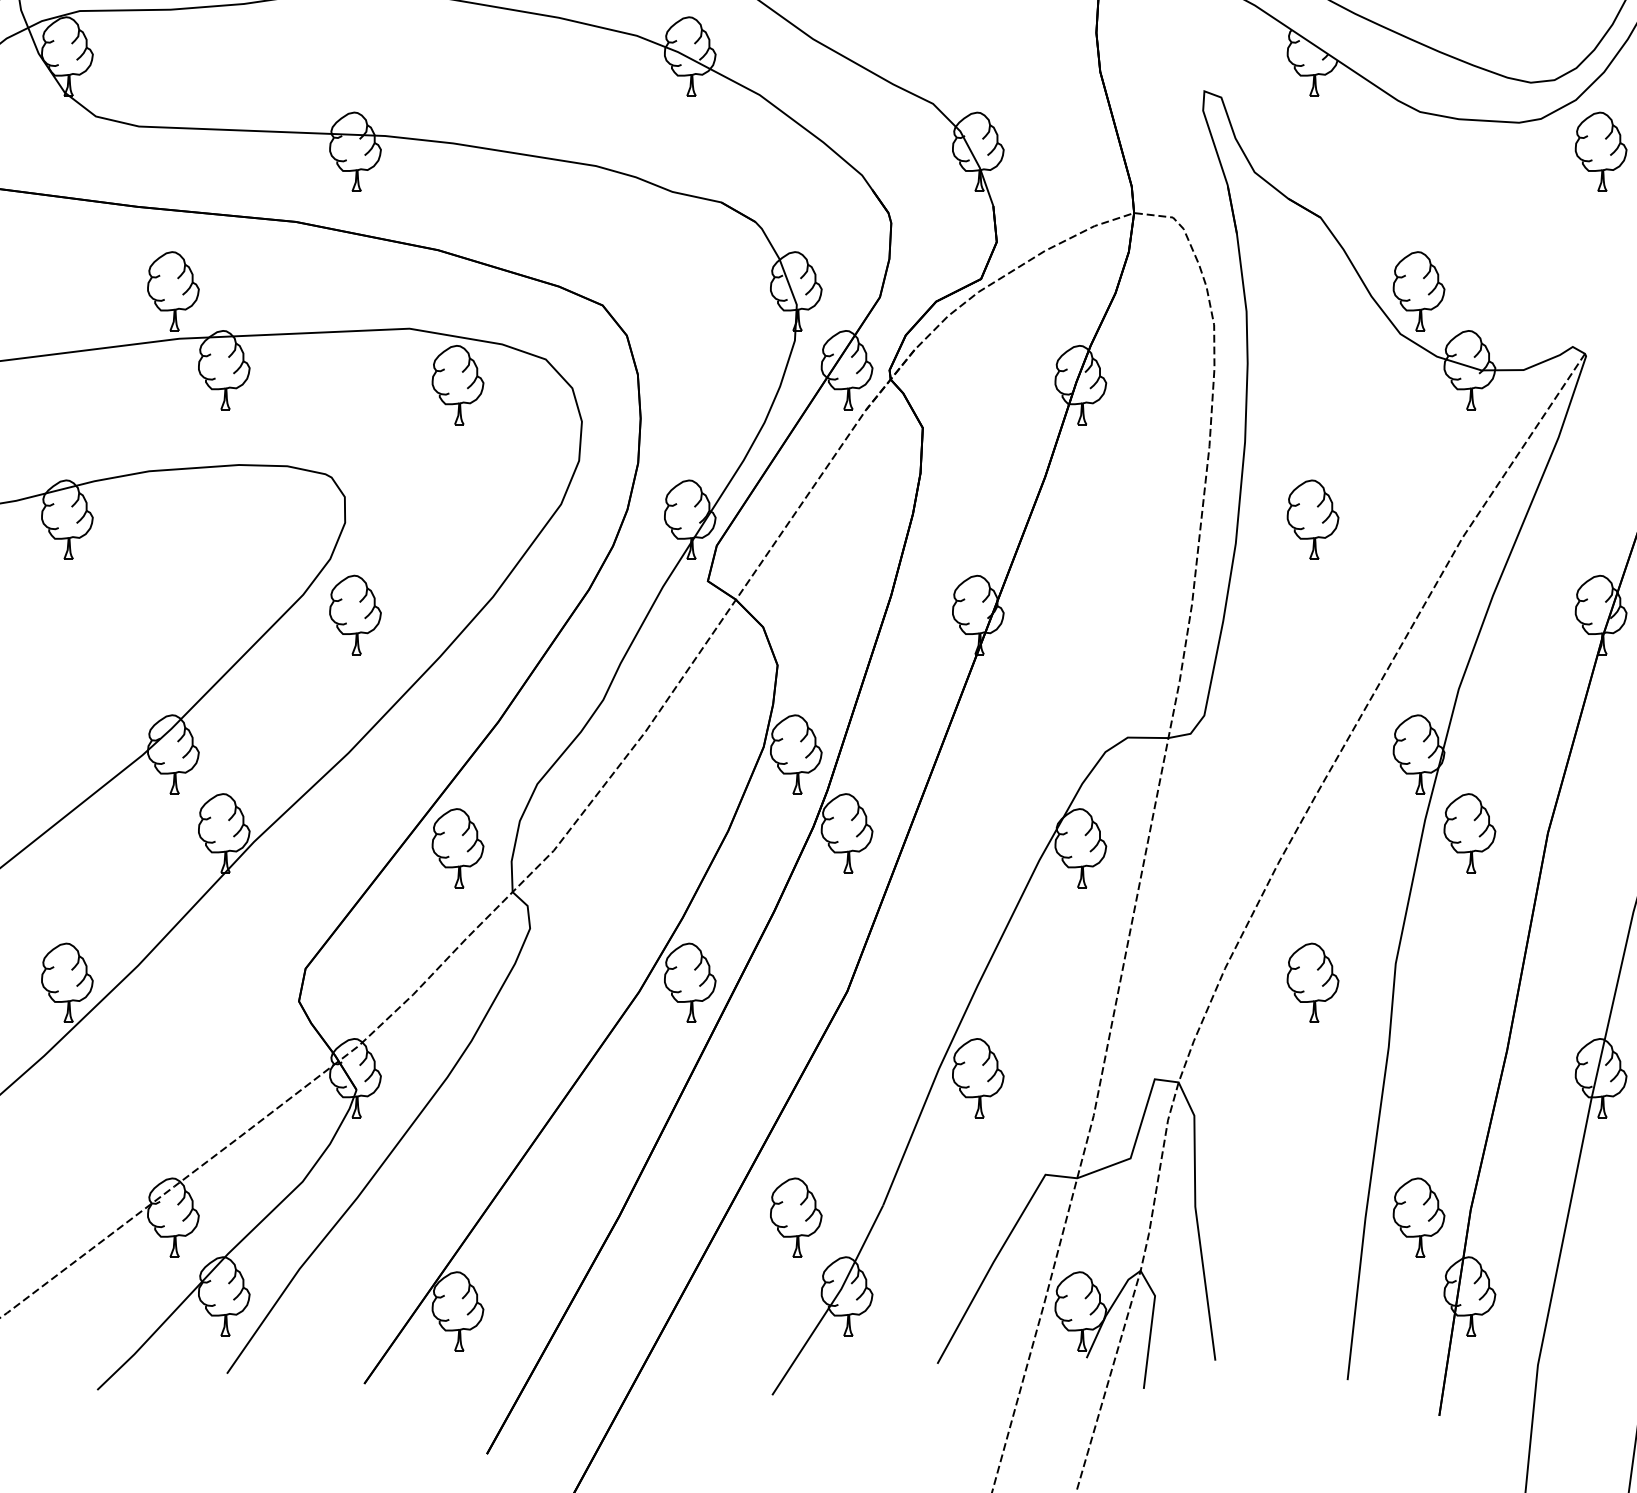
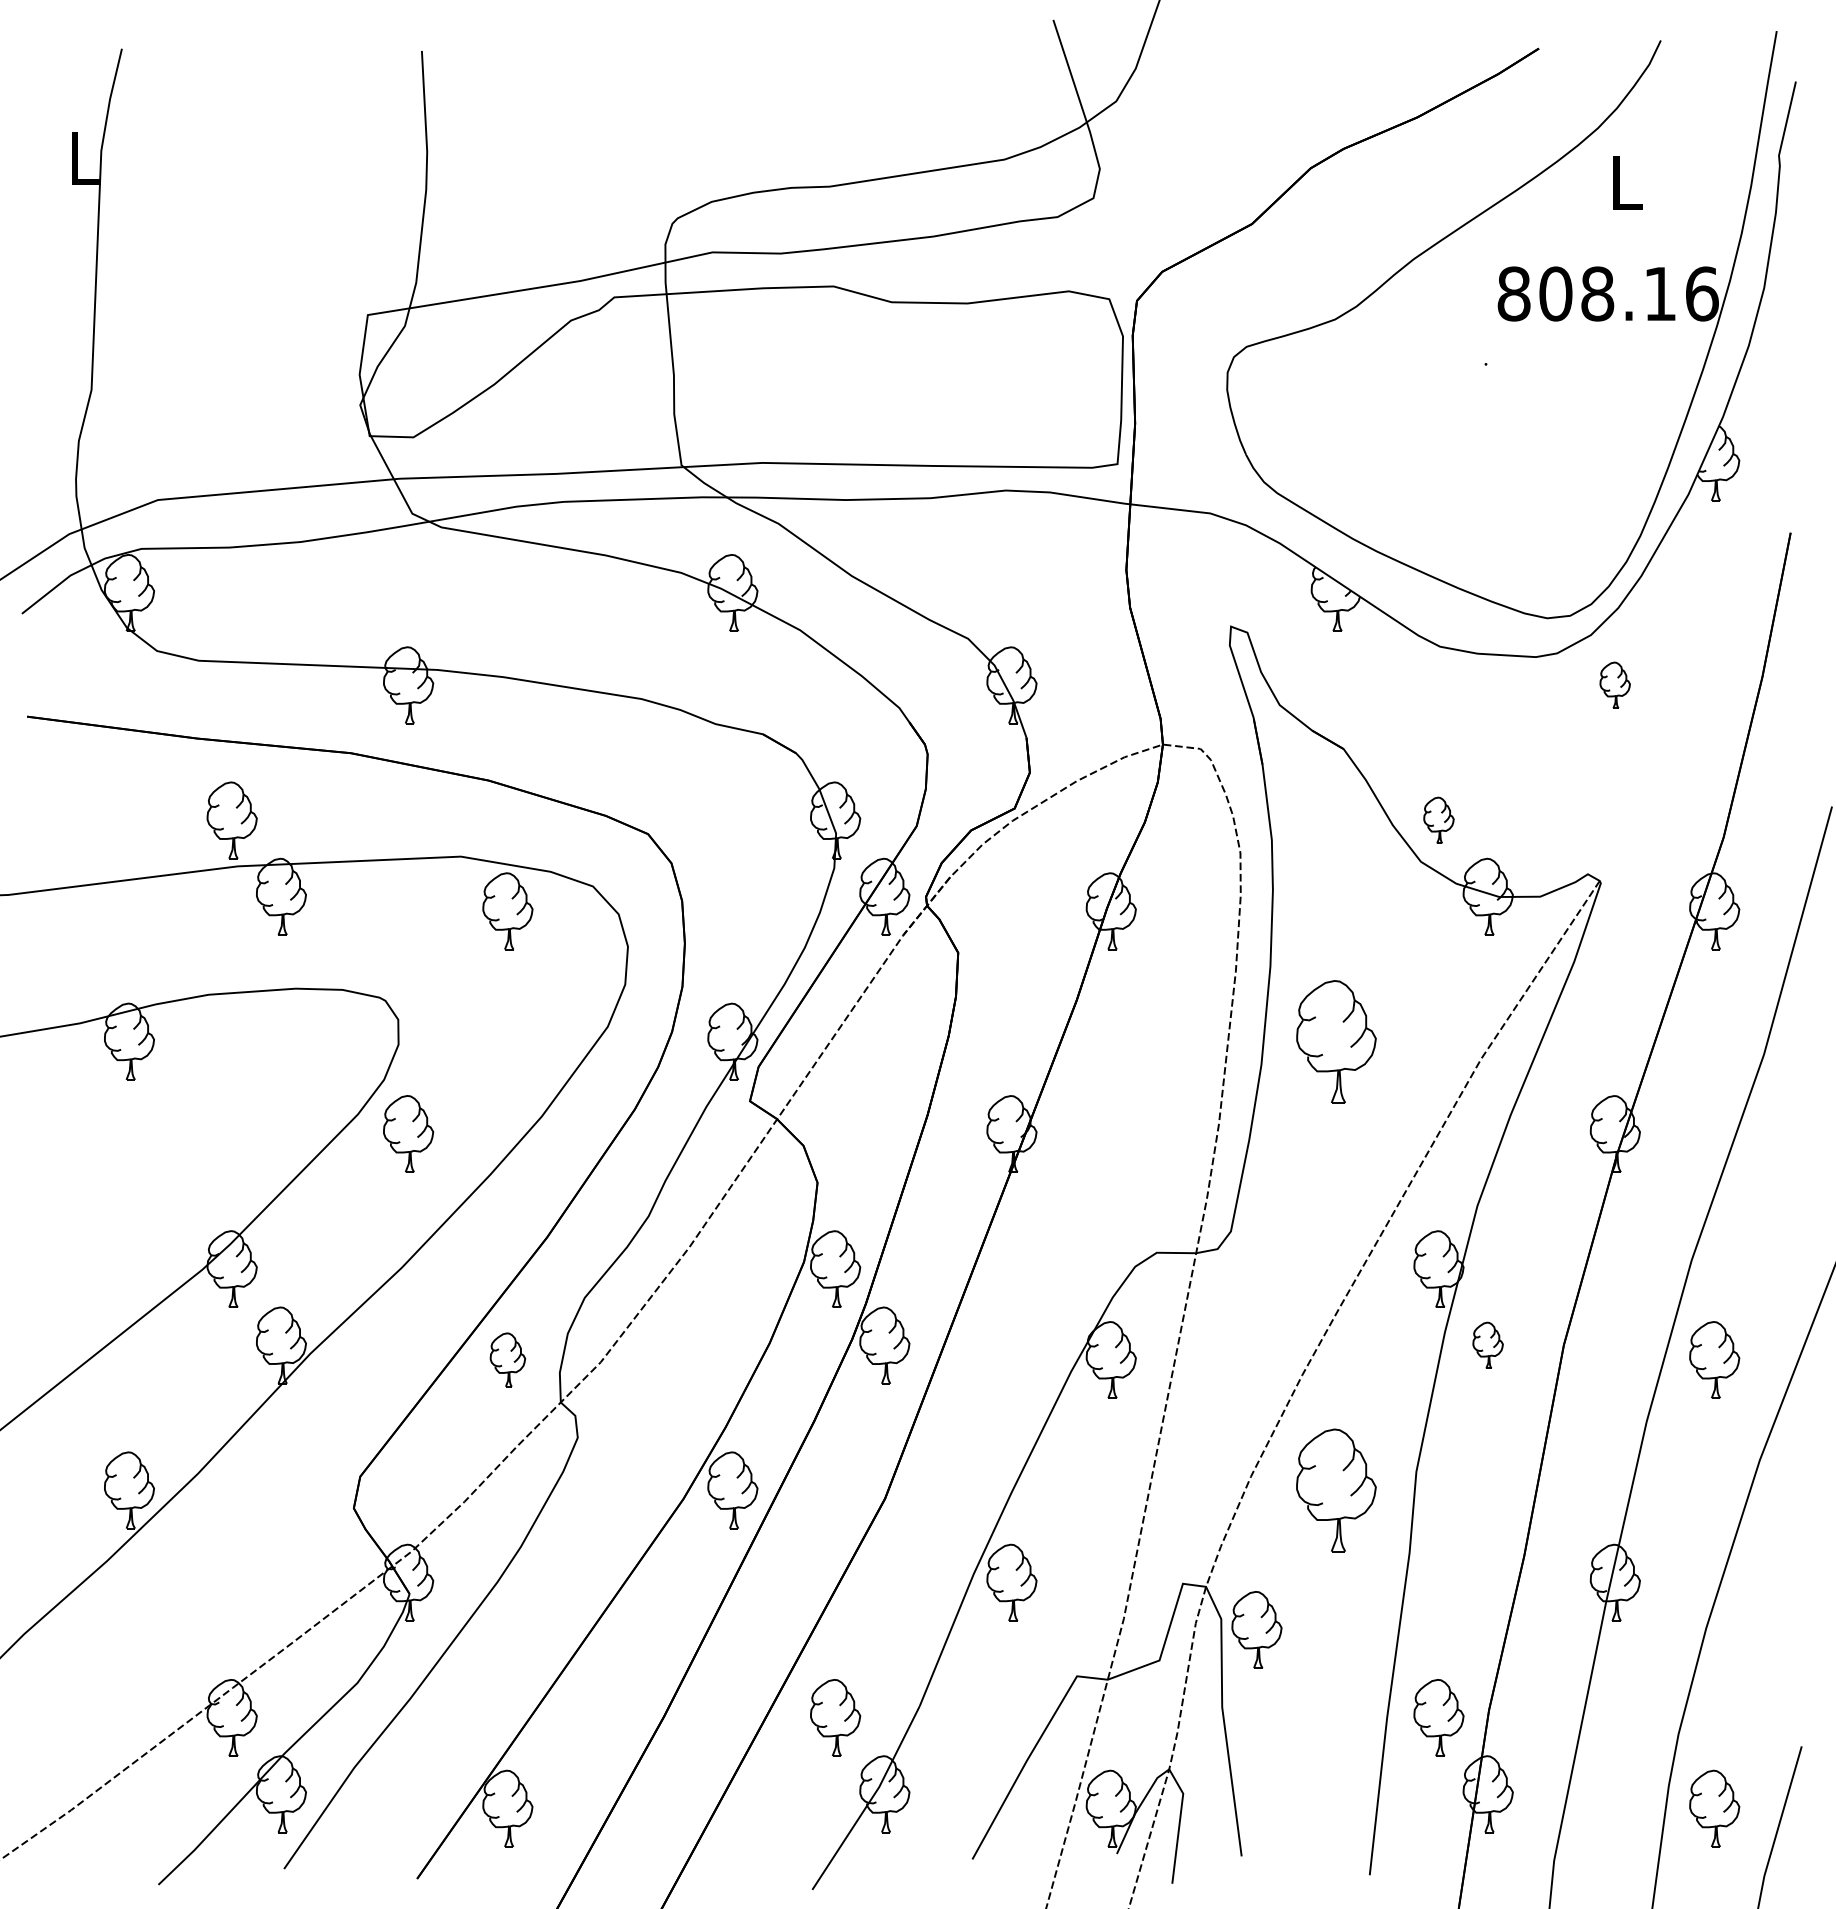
part: (1600, 152) -> (1614, 685), size x0.6
part: (1418, 291) -> (1438, 820), size x0.6
part: (1312, 519) -> (1335, 1041), size x1.6
part: (1469, 833) -> (1487, 1345), size x0.6
part: (457, 847) -> (507, 1359), size x0.7
part: (1312, 982) -> (1335, 1490), size x1.6
part: (1230, 1126) -> (1256, 1629), added

